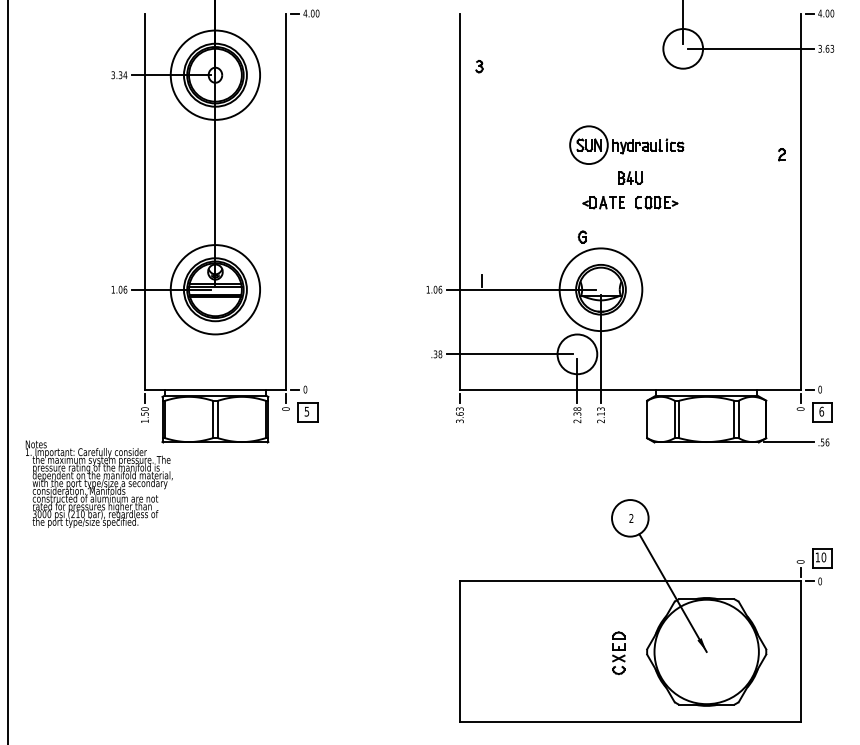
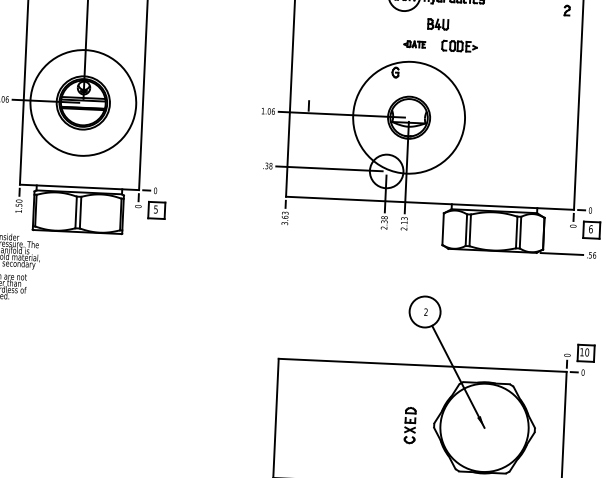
part: (603, 202) -> (414, 44), size x0.6
circle: (215, 289) -> (83, 102), size x1.4
circle: (600, 289) -> (408, 117), size x1.6

